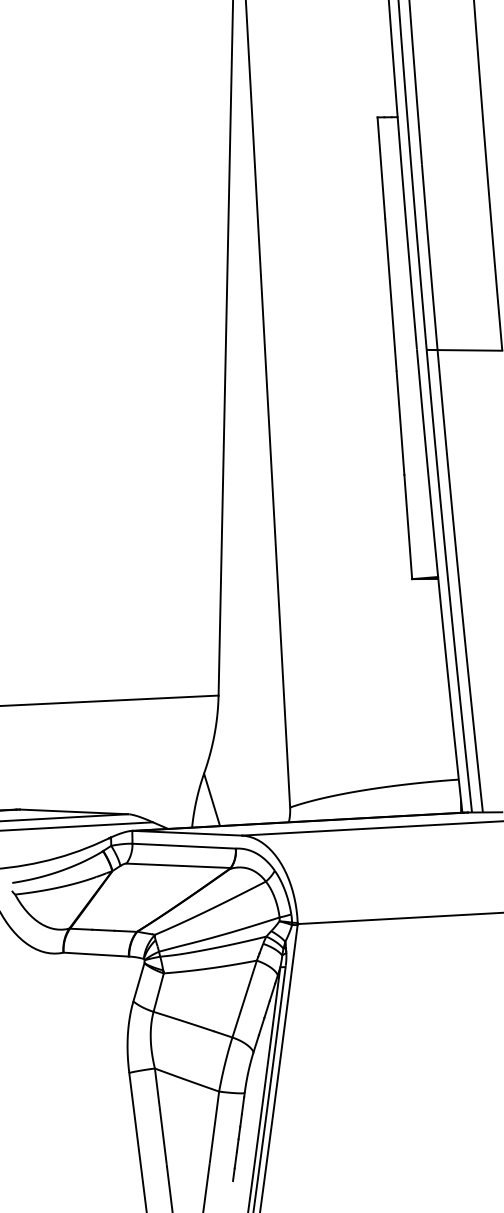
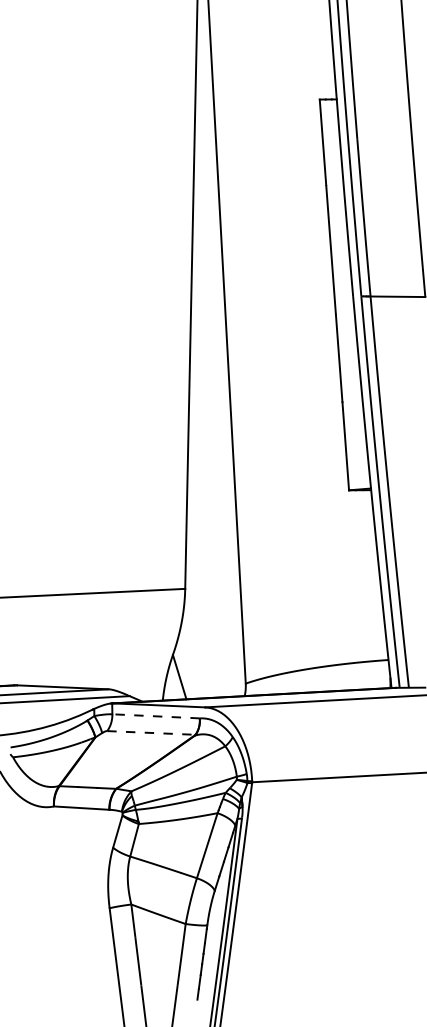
line: (184, 846) -> (156, 716), solid -> dashed
line: (179, 865) -> (152, 732), solid -> dashed

